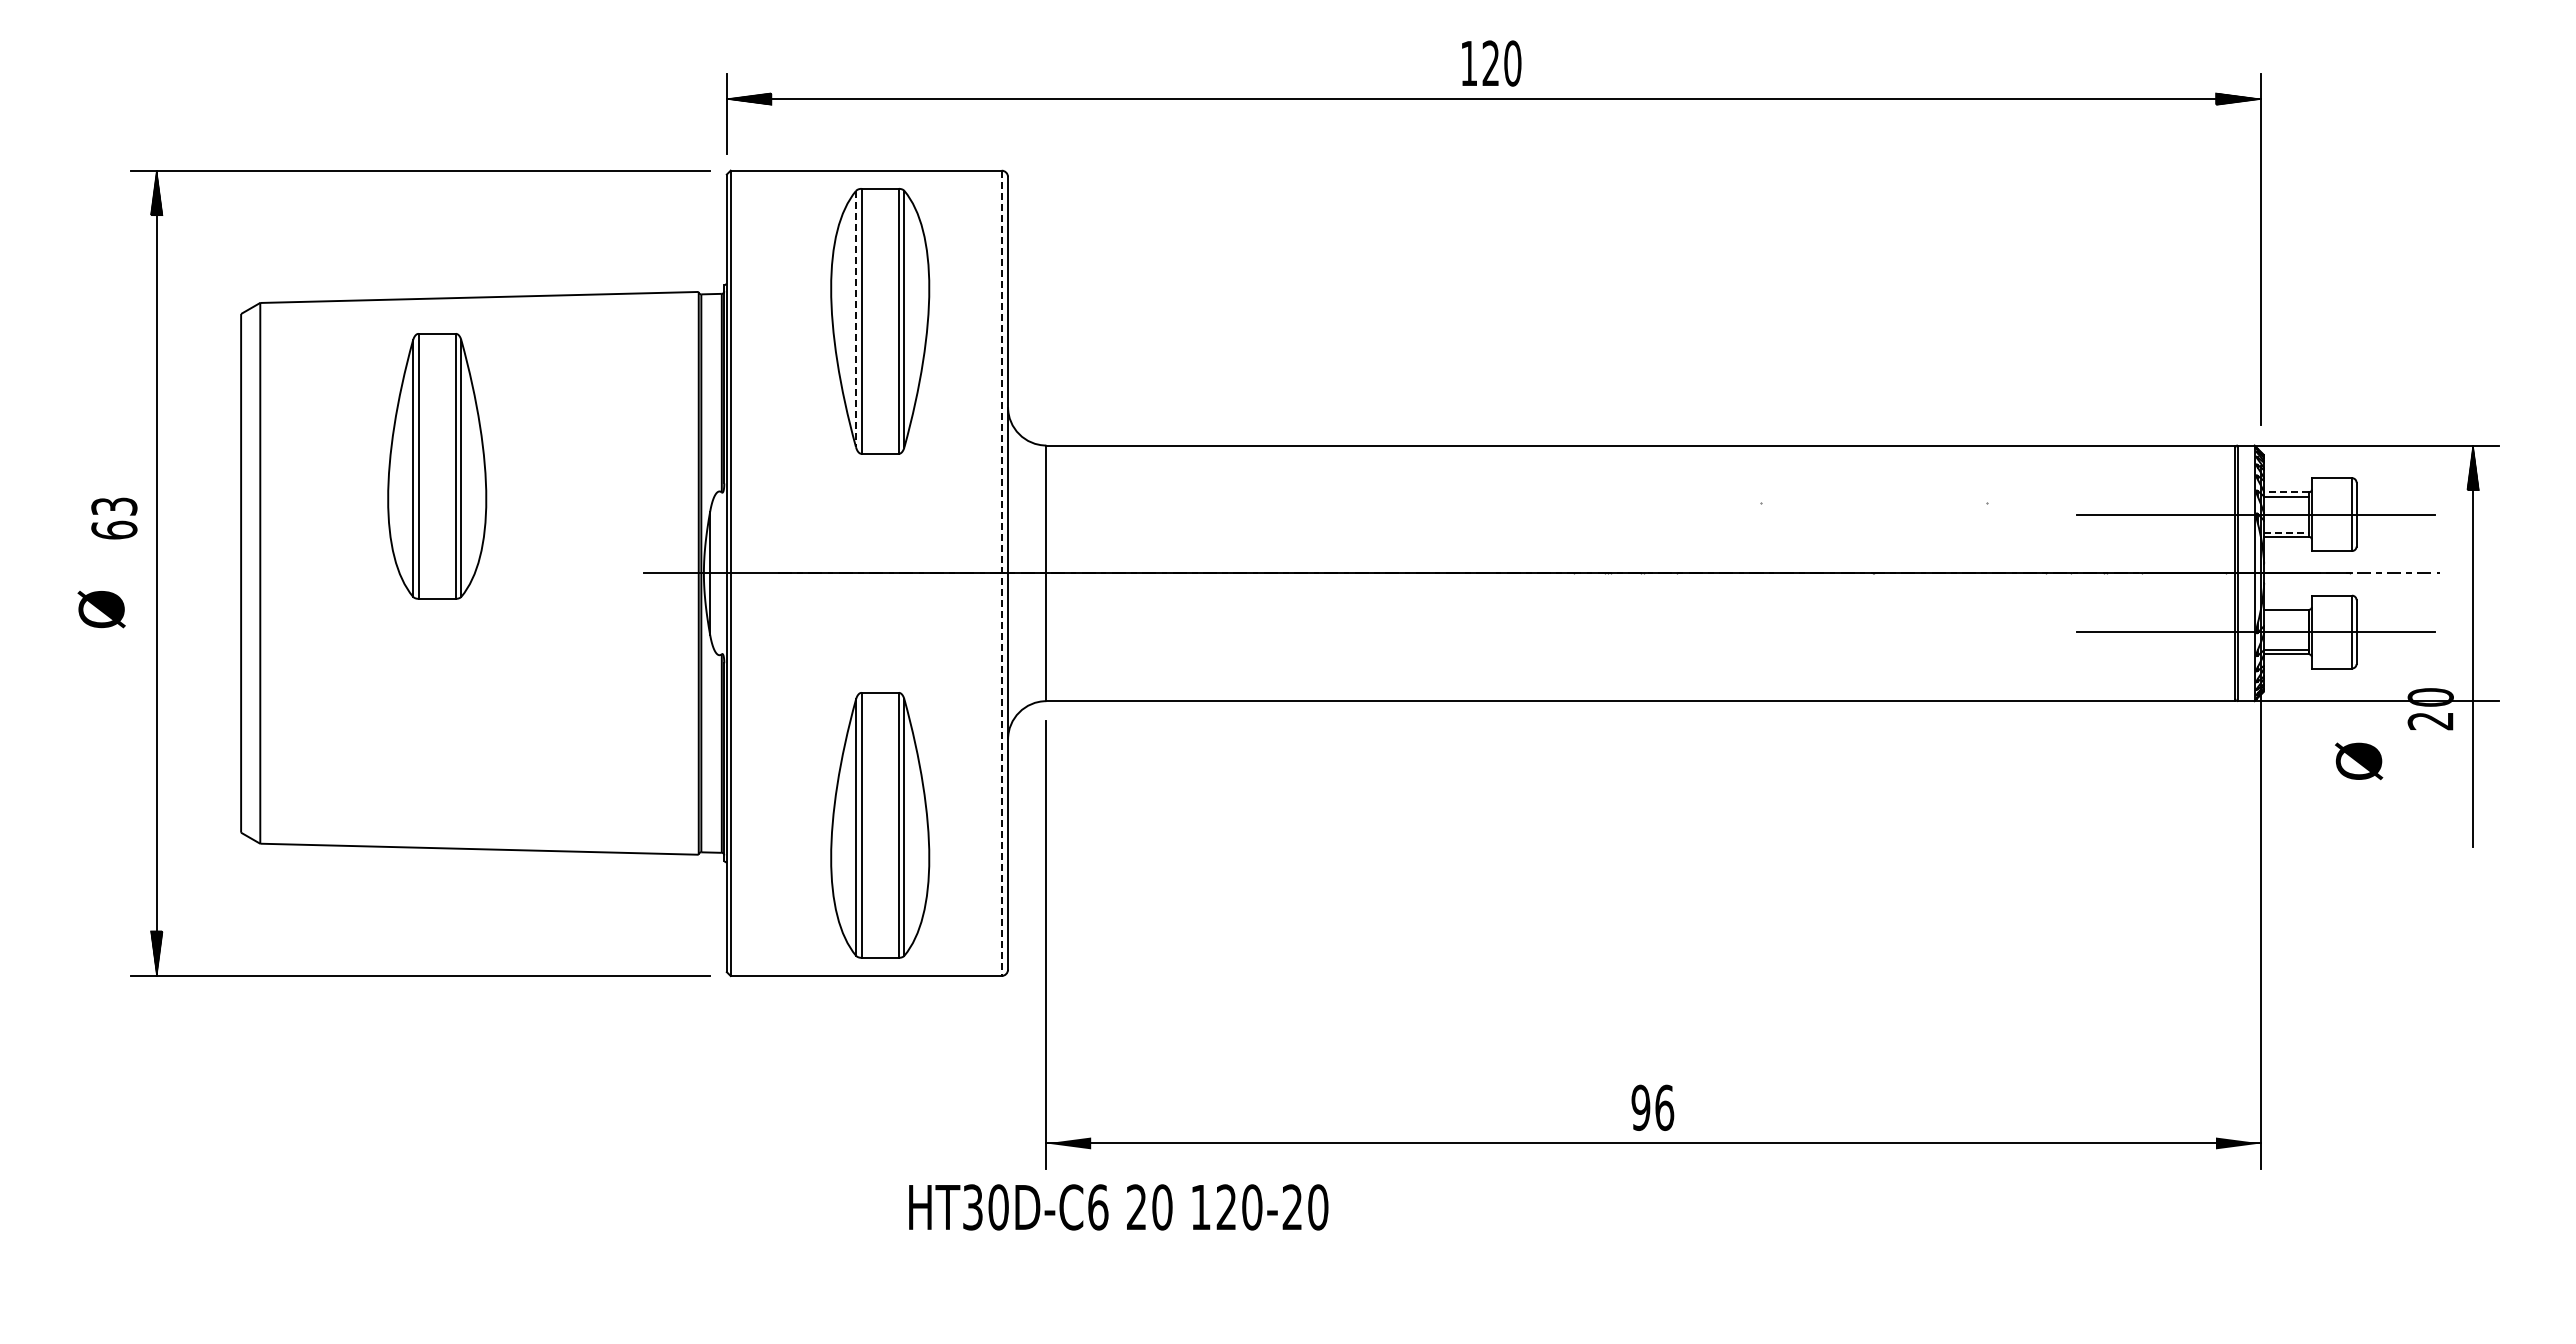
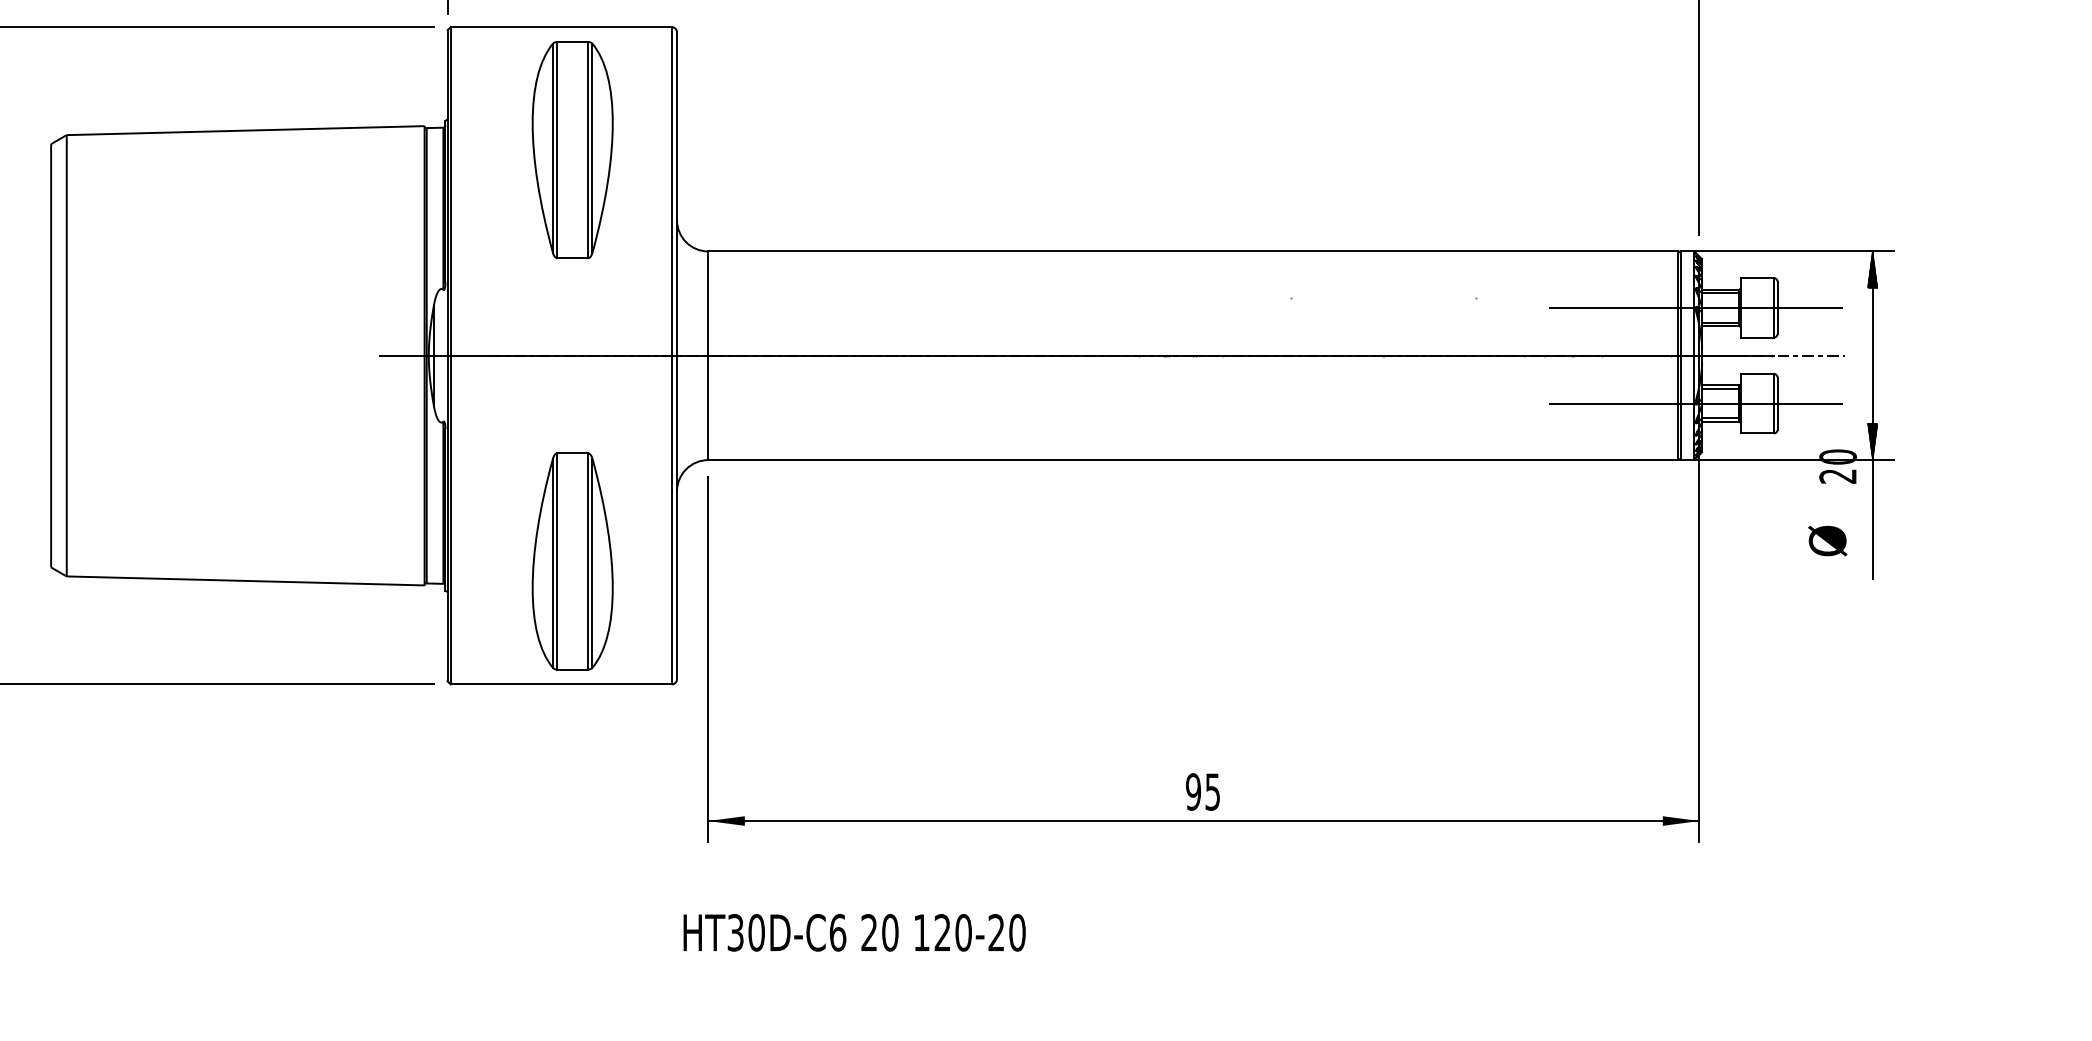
line: (856, 319) -> (553, 148), dashed -> solid
part: (437, 466) -> (211, 268), removed
line: (2286, 492) -> (1720, 289), dashed -> solid
line: (2286, 532) -> (1720, 322), dashed -> solid
line: (1001, 573) -> (671, 355), dashed -> solid
line: (2286, 614) -> (1720, 389), added
hatch: (2473, 678) -> (1872, 441), added
text: (2359, 761) -> (1828, 541), moved
text: (1664, 1107) -> (1212, 791), 96 -> 95
text: (1118, 1207) -> (854, 932), moved

